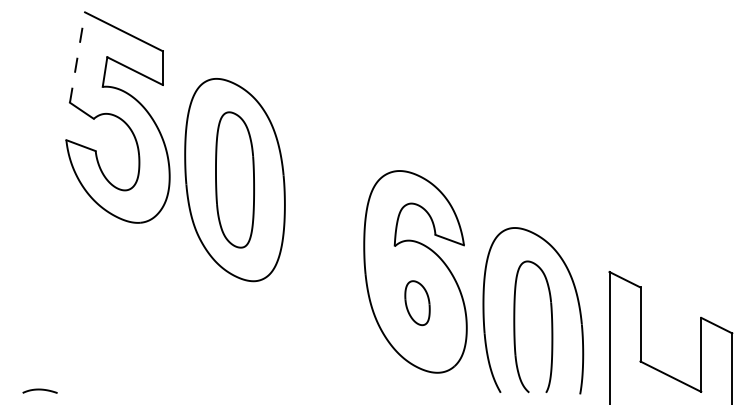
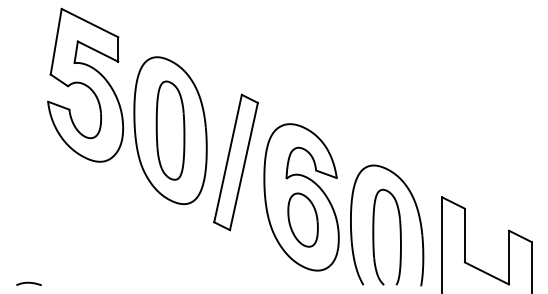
line: (77, 57) -> (56, 41), dashed -> solid
part: (324, 223) -> (235, 162), added
part: (416, 302) -> (302, 219), size x1.67

